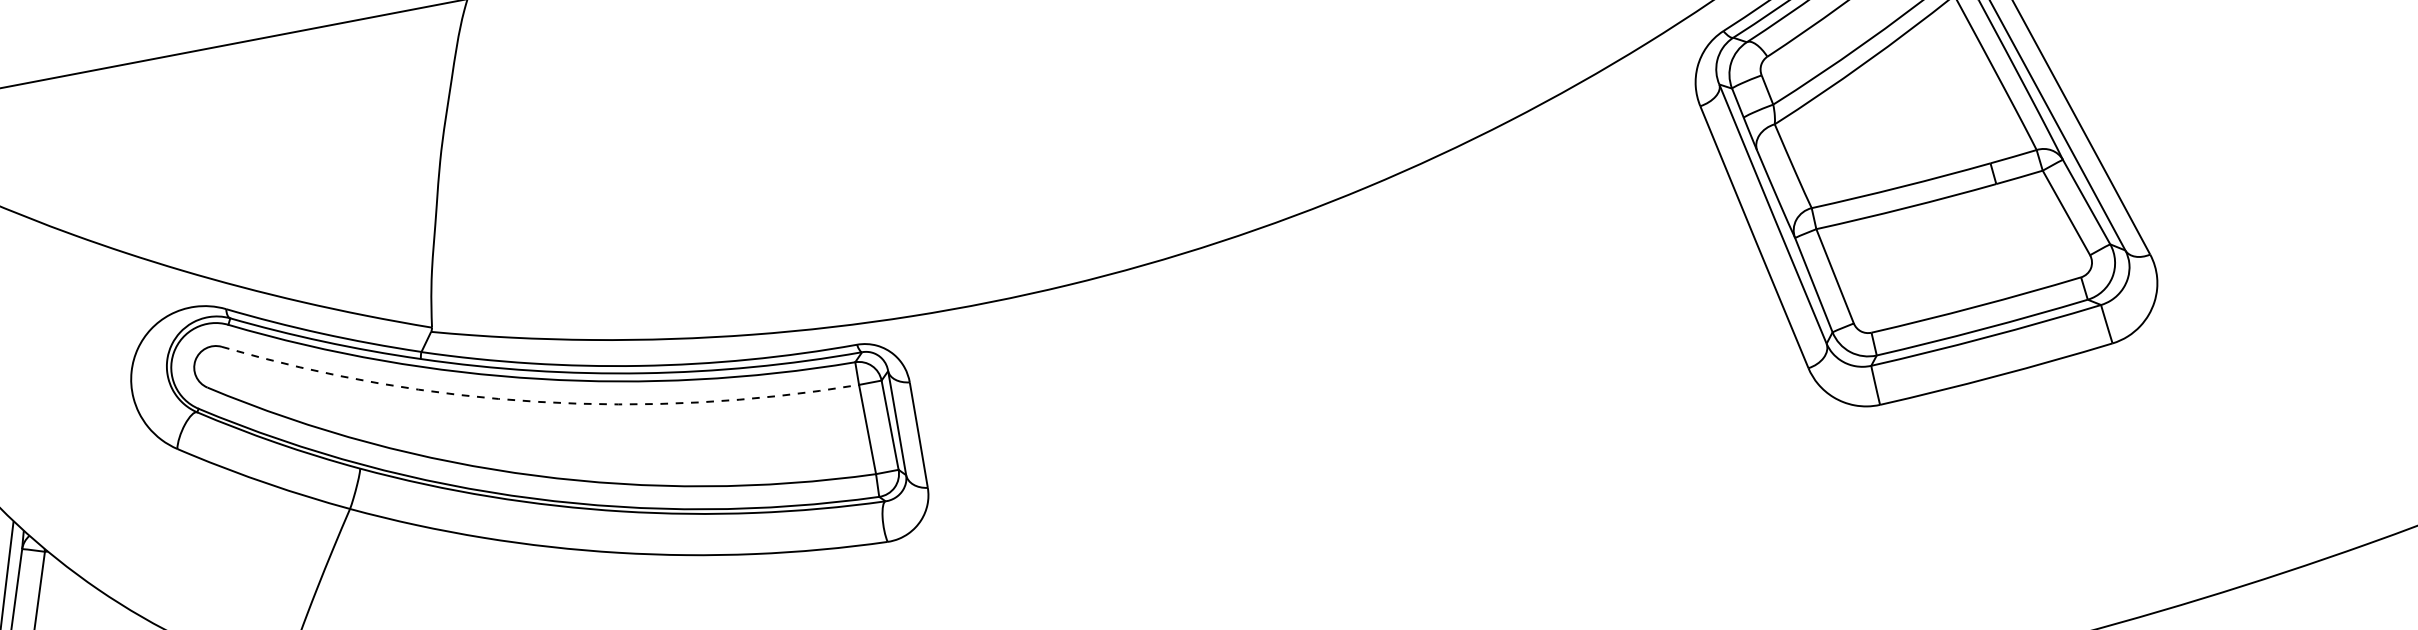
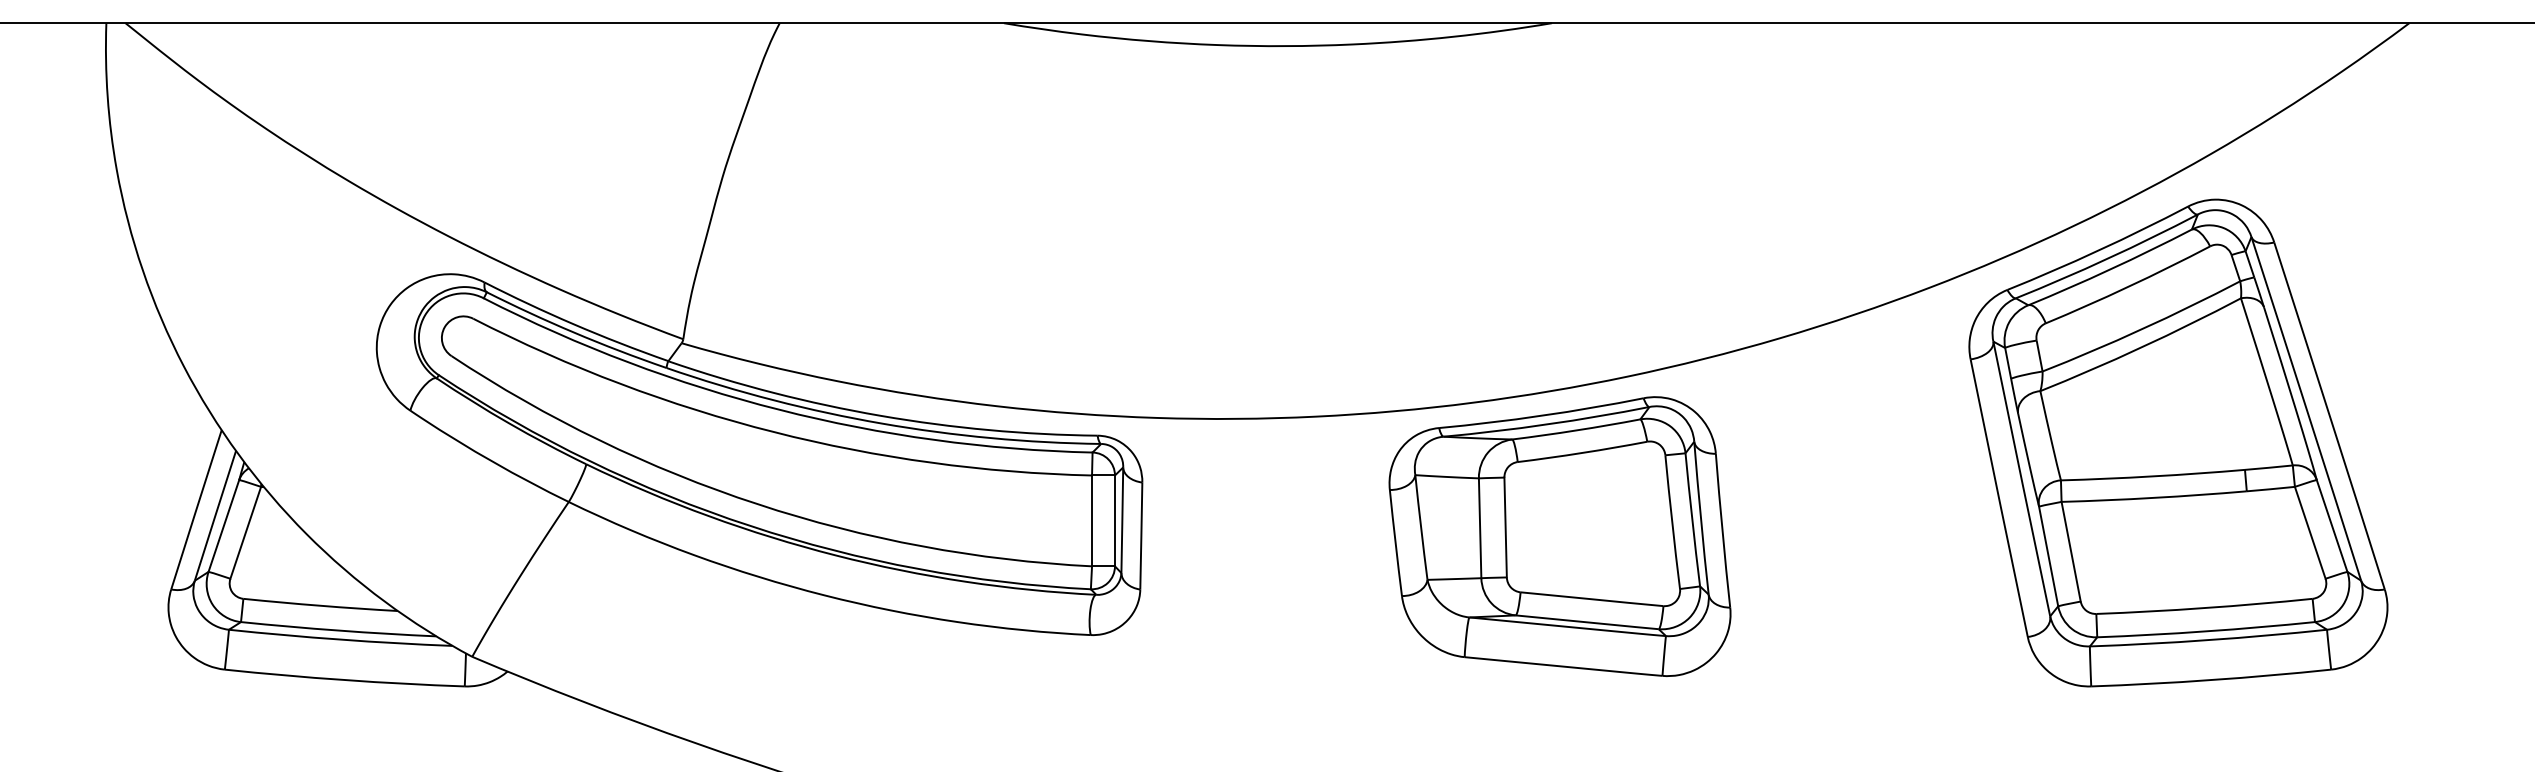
part: (1329, 357) -> (1559, 536), added
arc: (538, 402) -> (773, 432), dashed -> solid

